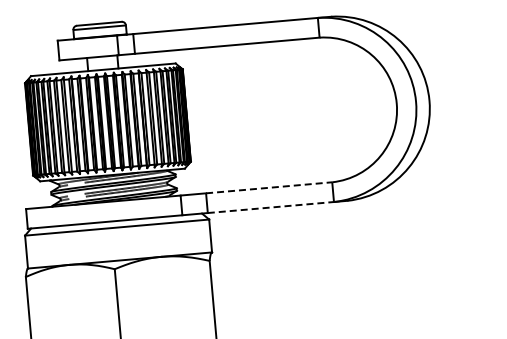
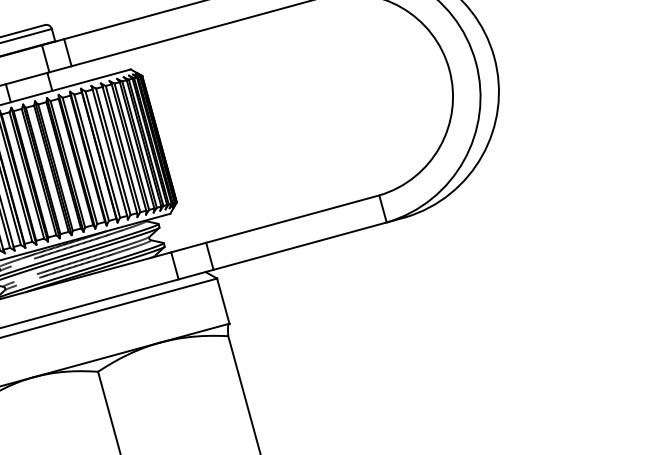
line: (269, 187) -> (293, 218), dashed -> solid
line: (271, 207) -> (300, 245), dashed -> solid

